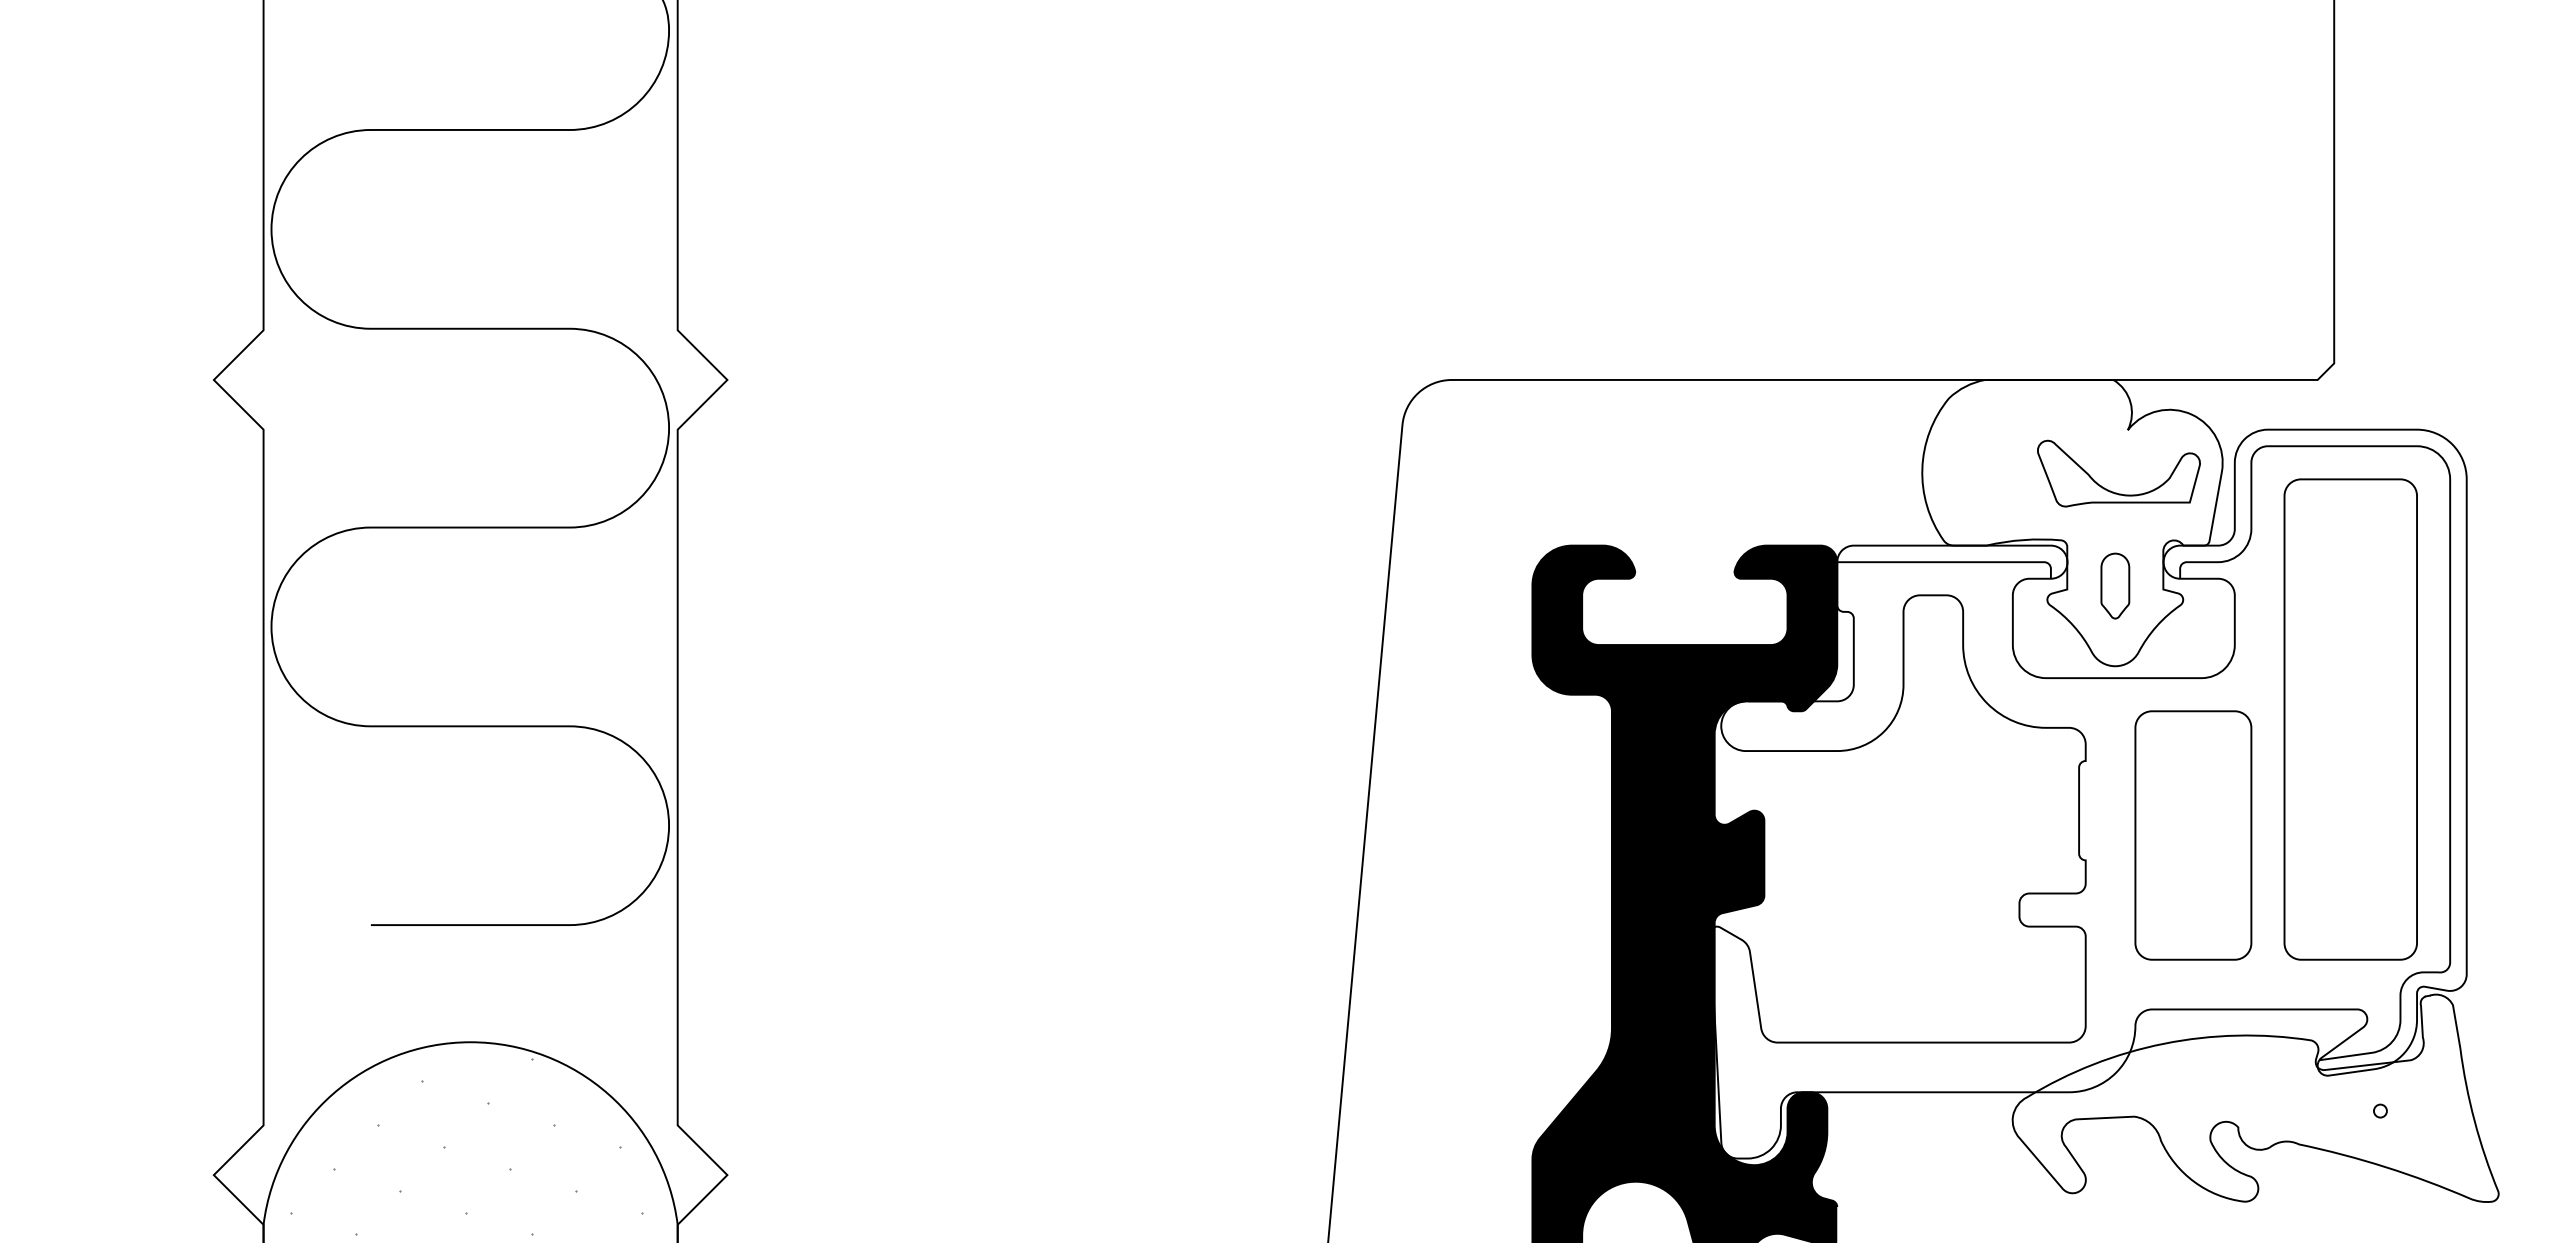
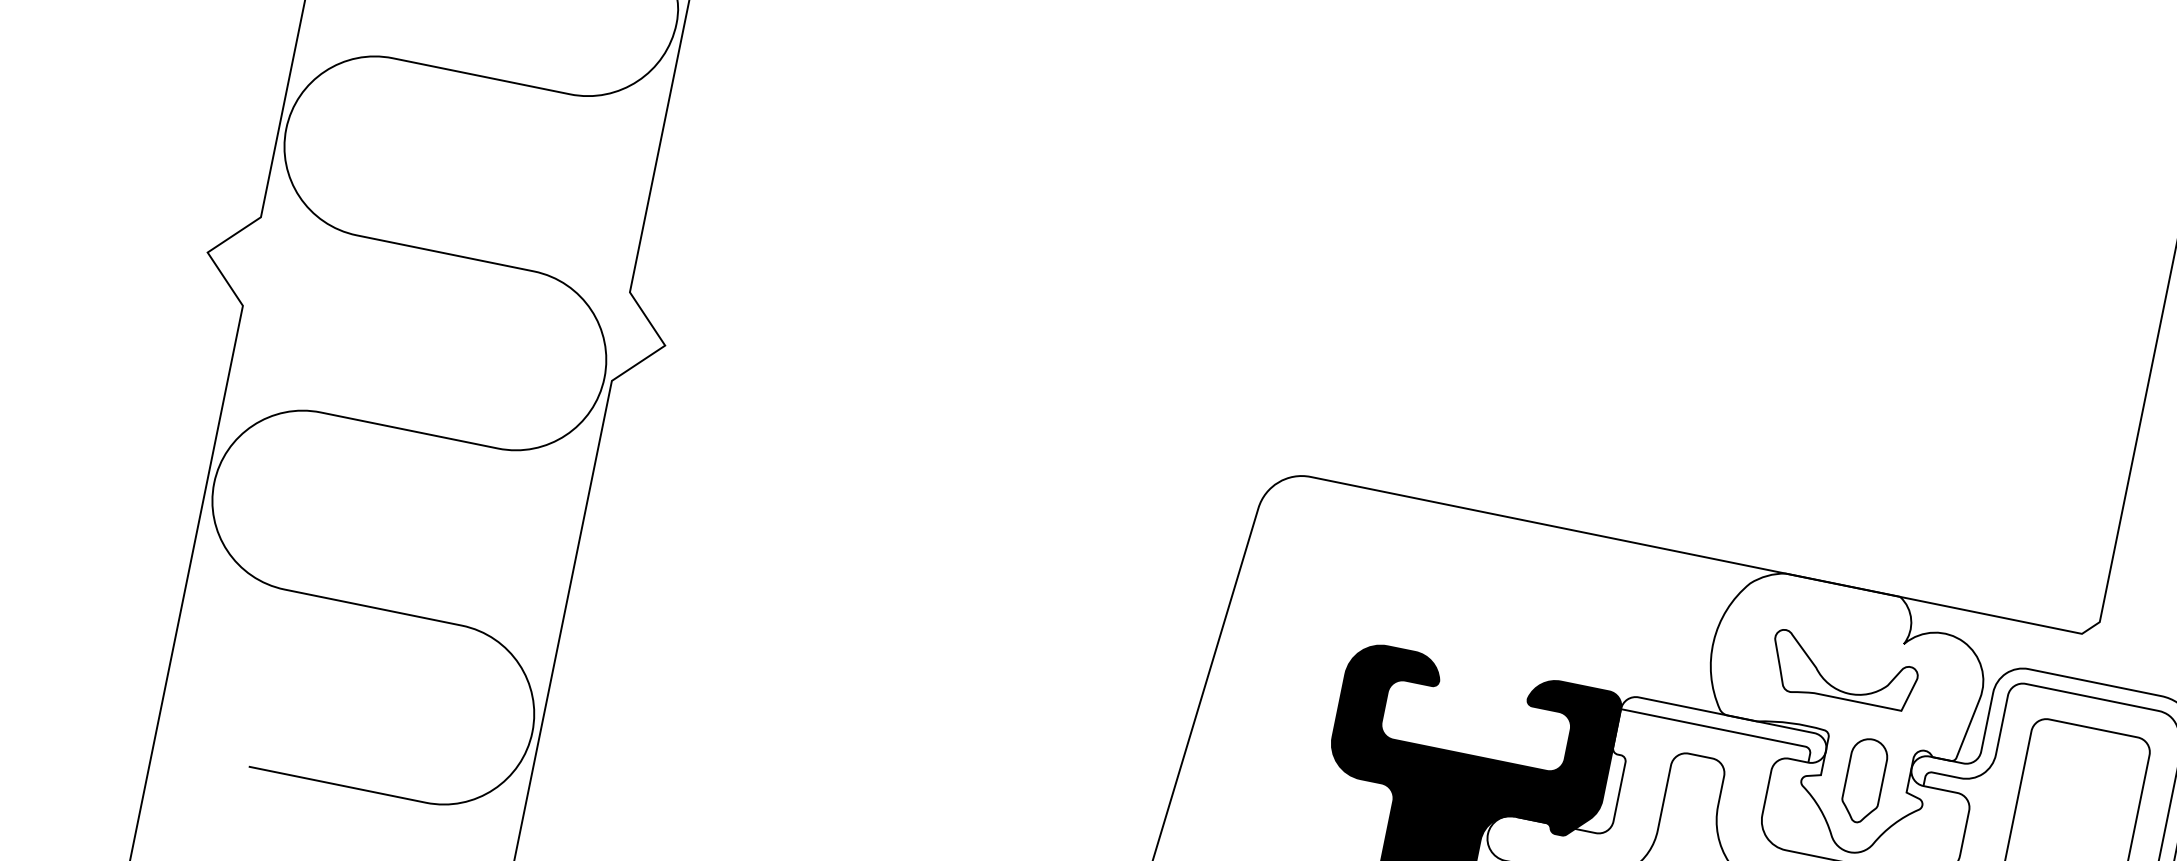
part: (2113, 491) -> (1835, 687), moved
part: (2115, 585) -> (1864, 780), size x1.43

